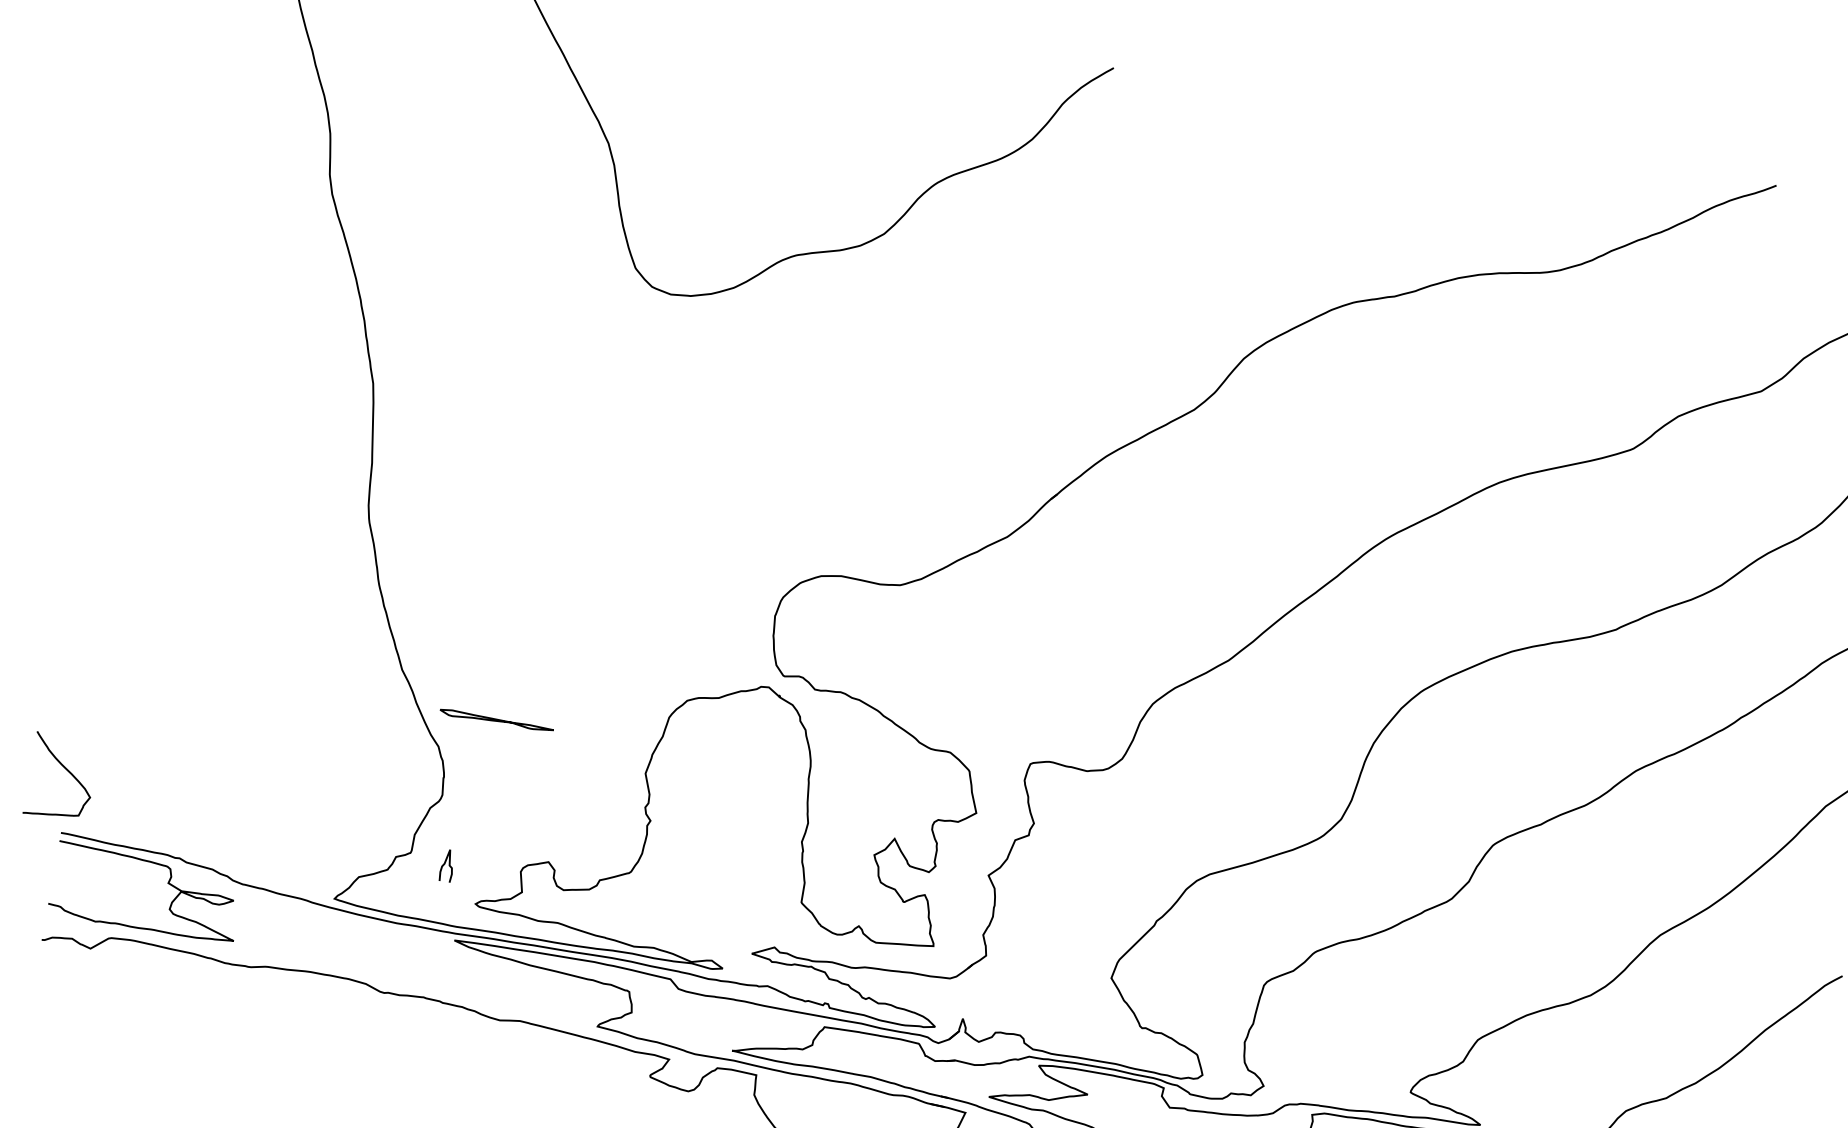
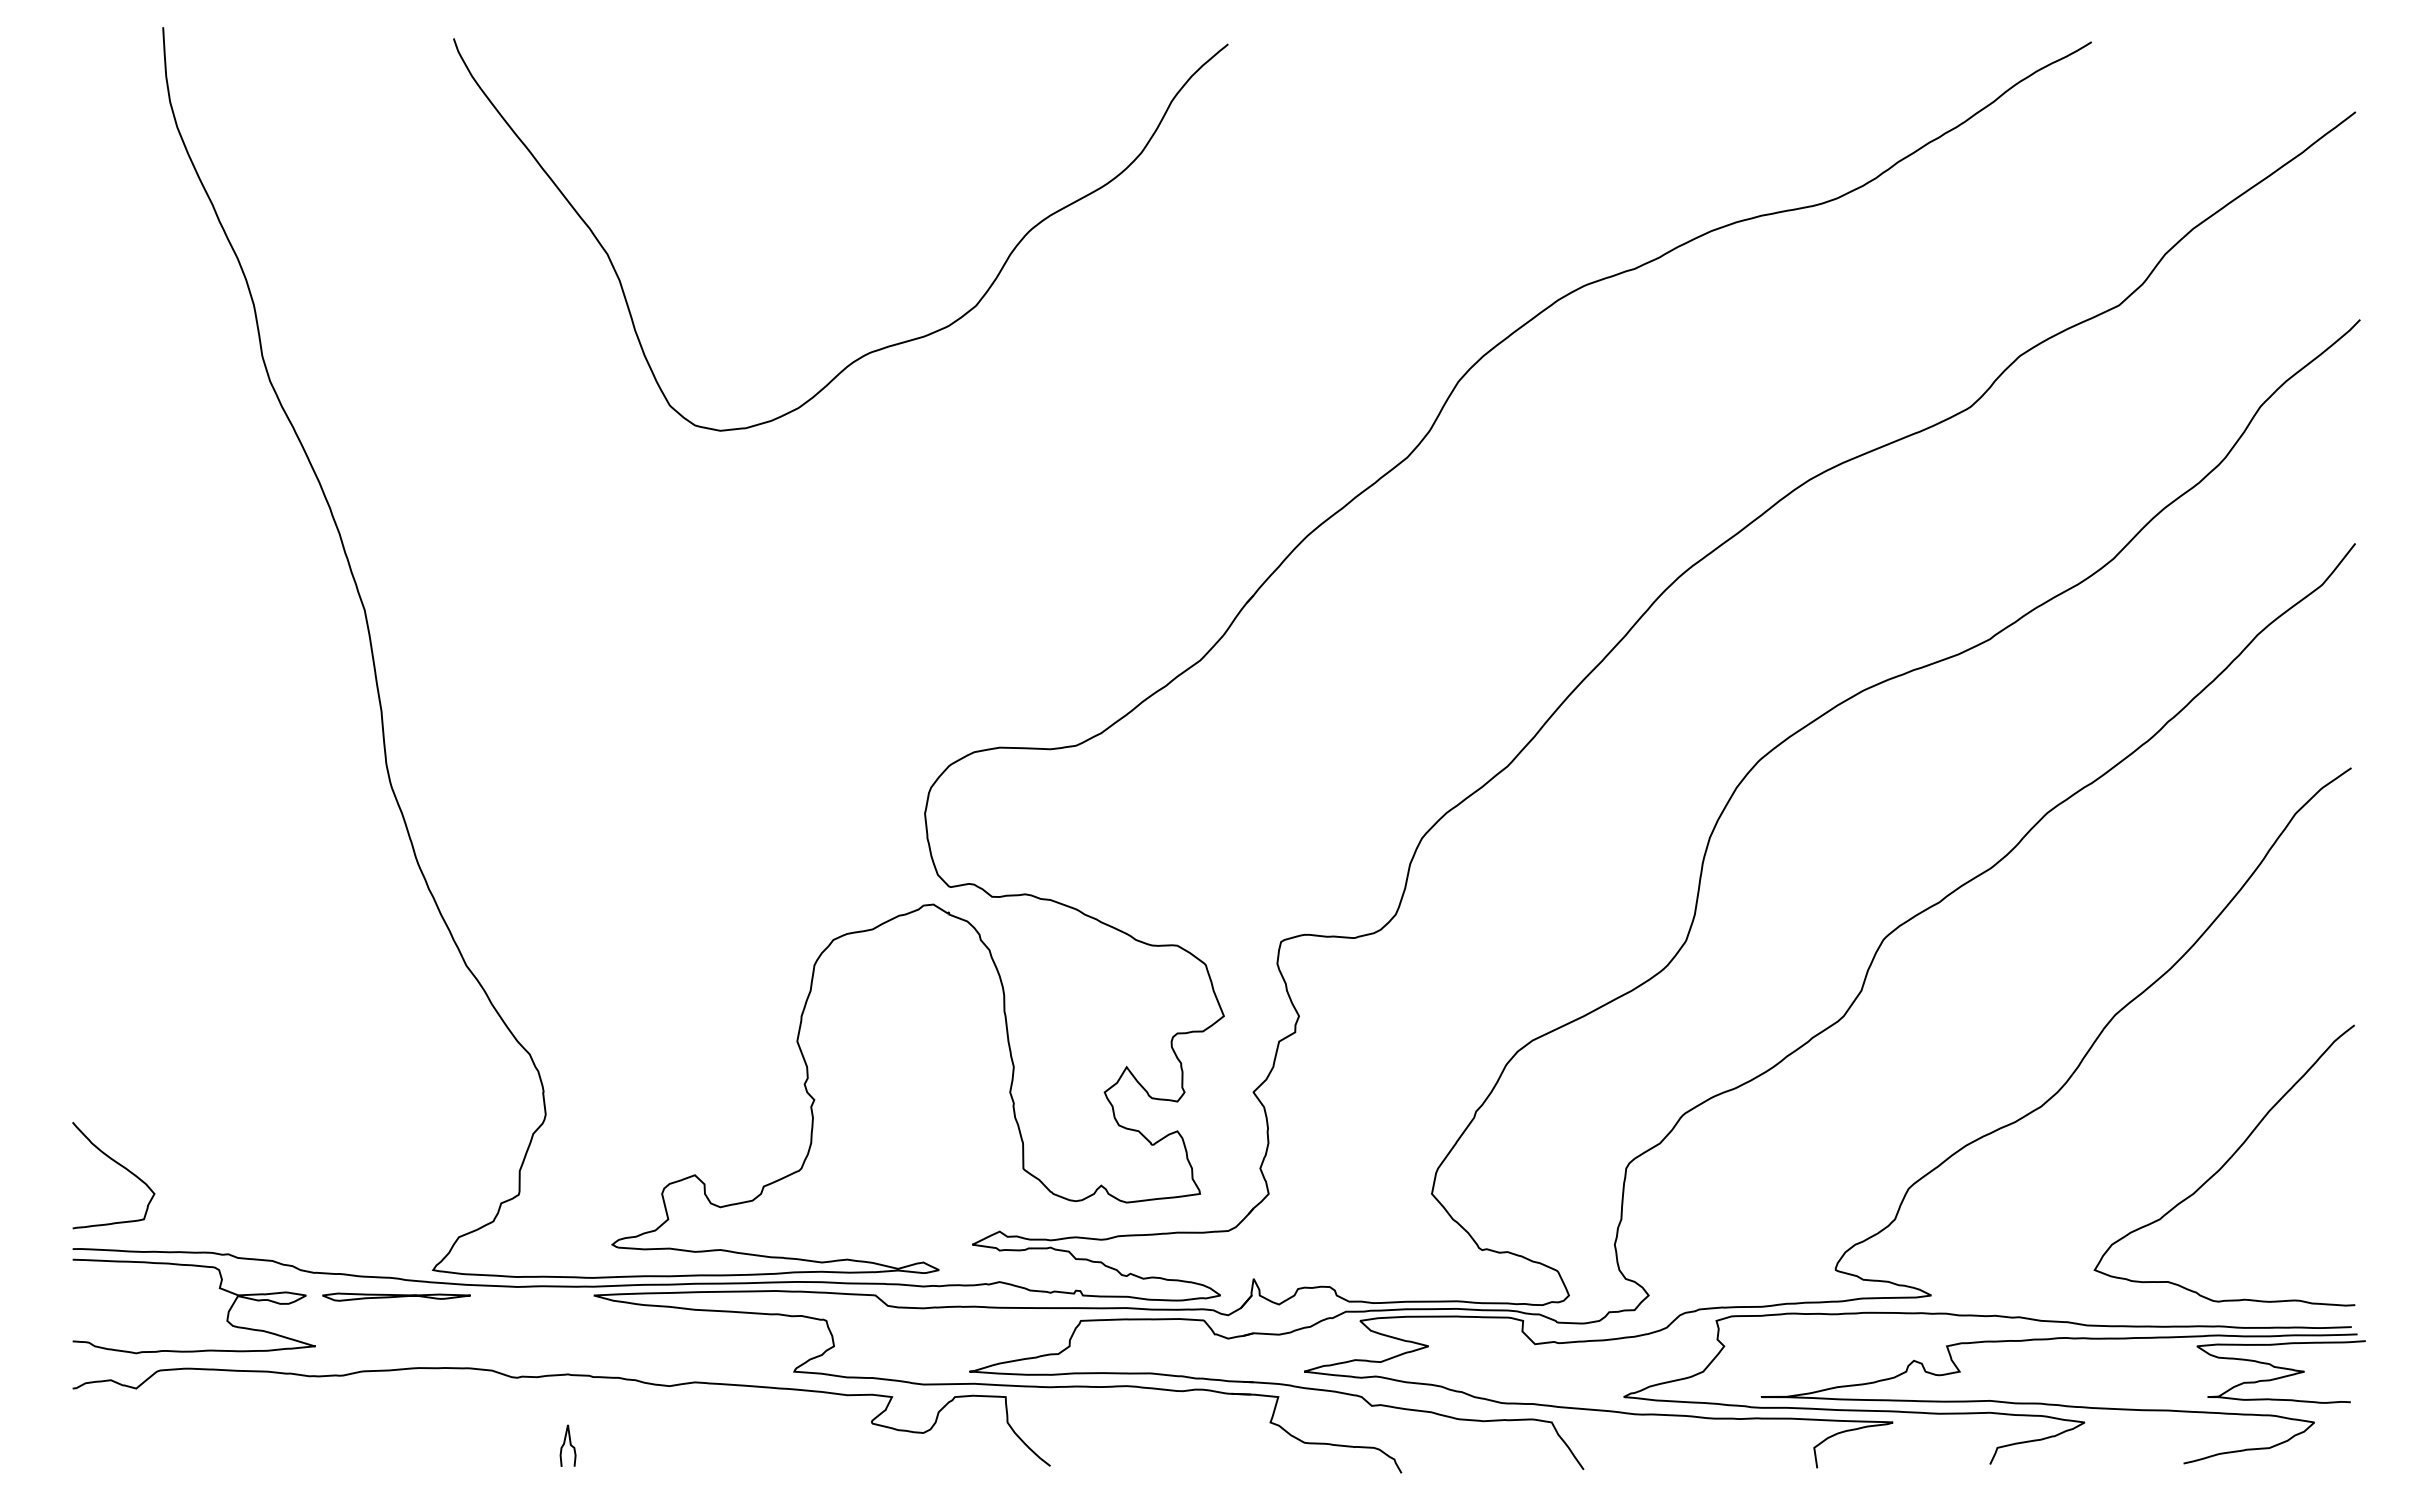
part: (496, 720) -> (396, 1296), moved
curve: (67, 771) -> (120, 1166), moved
curve: (448, 864) -> (569, 1444), moved

